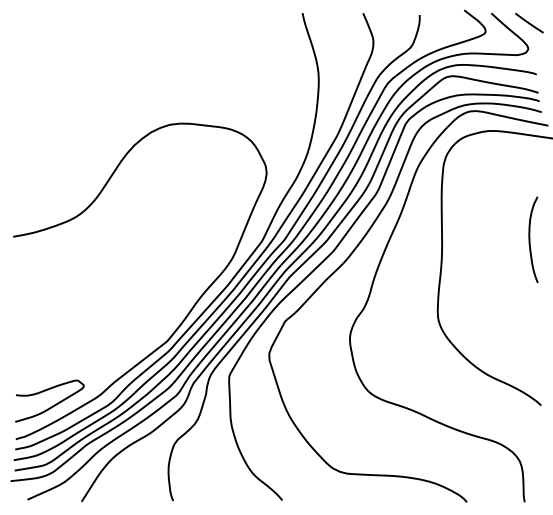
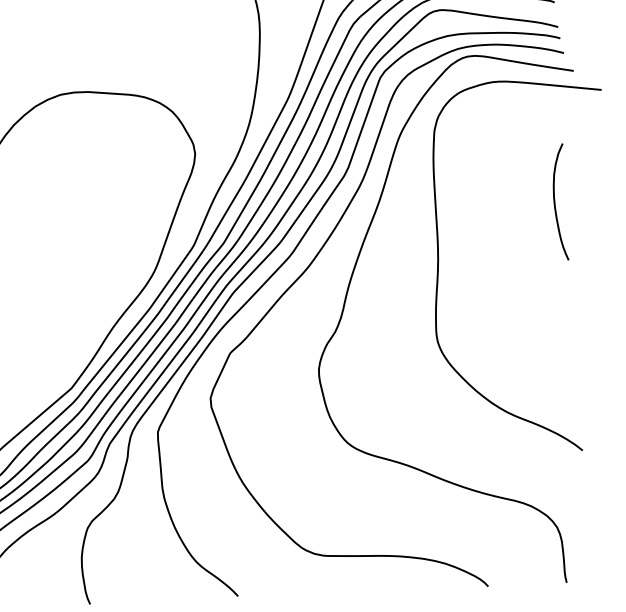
curve: (530, 239) -> (555, 201), moved

